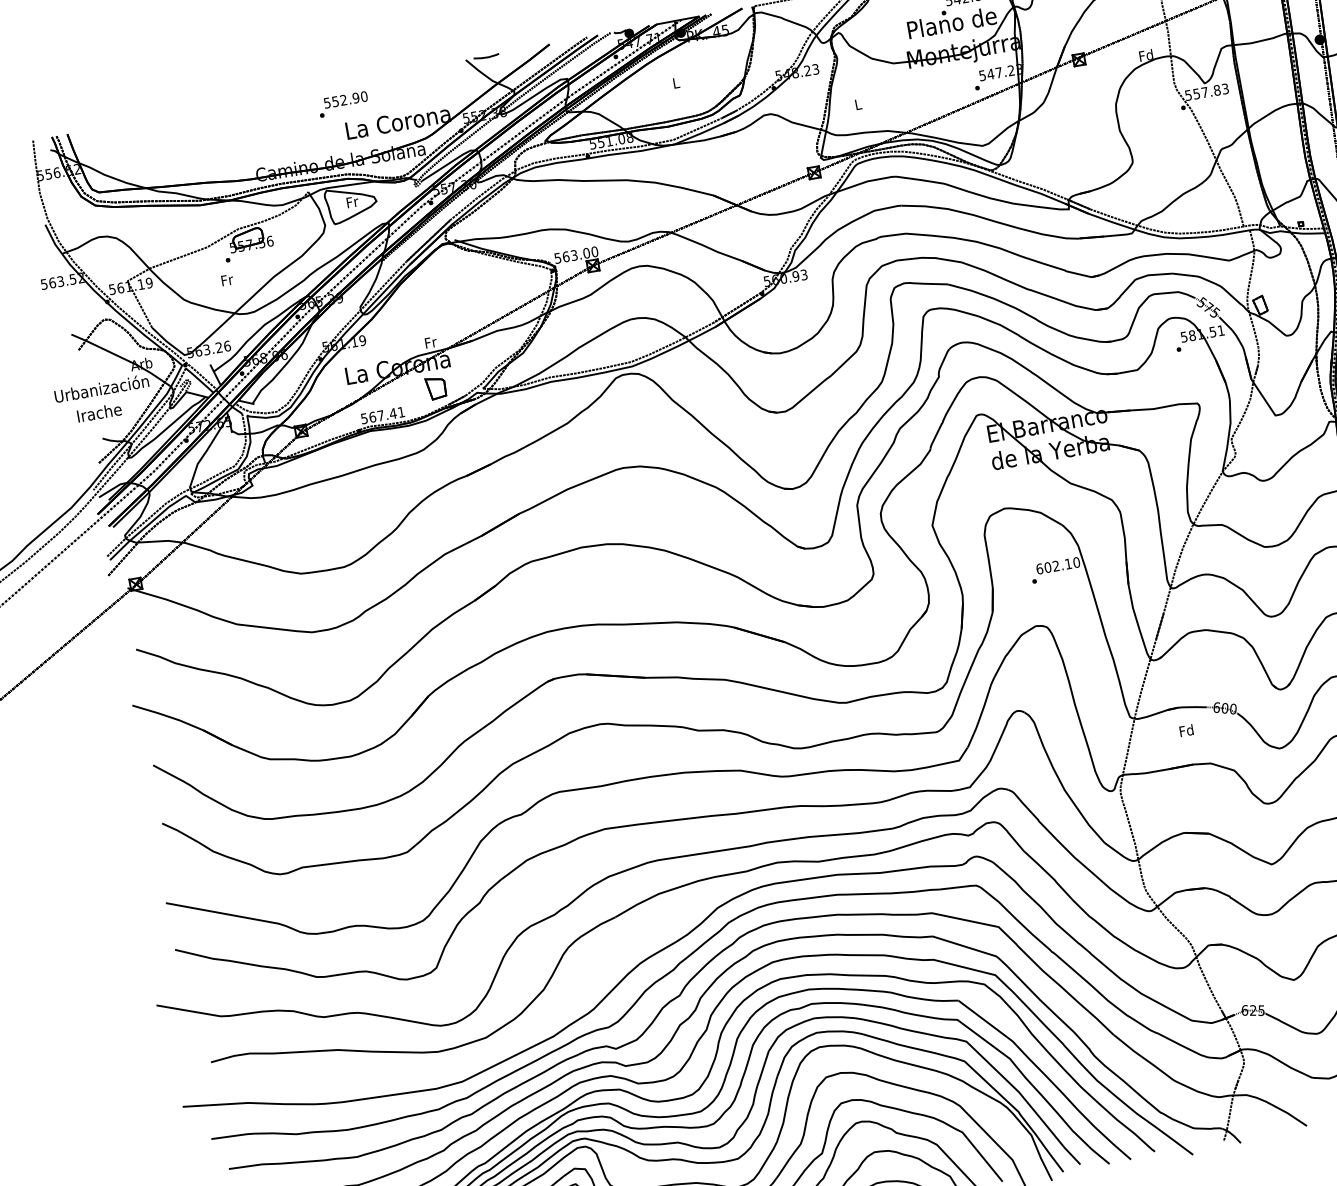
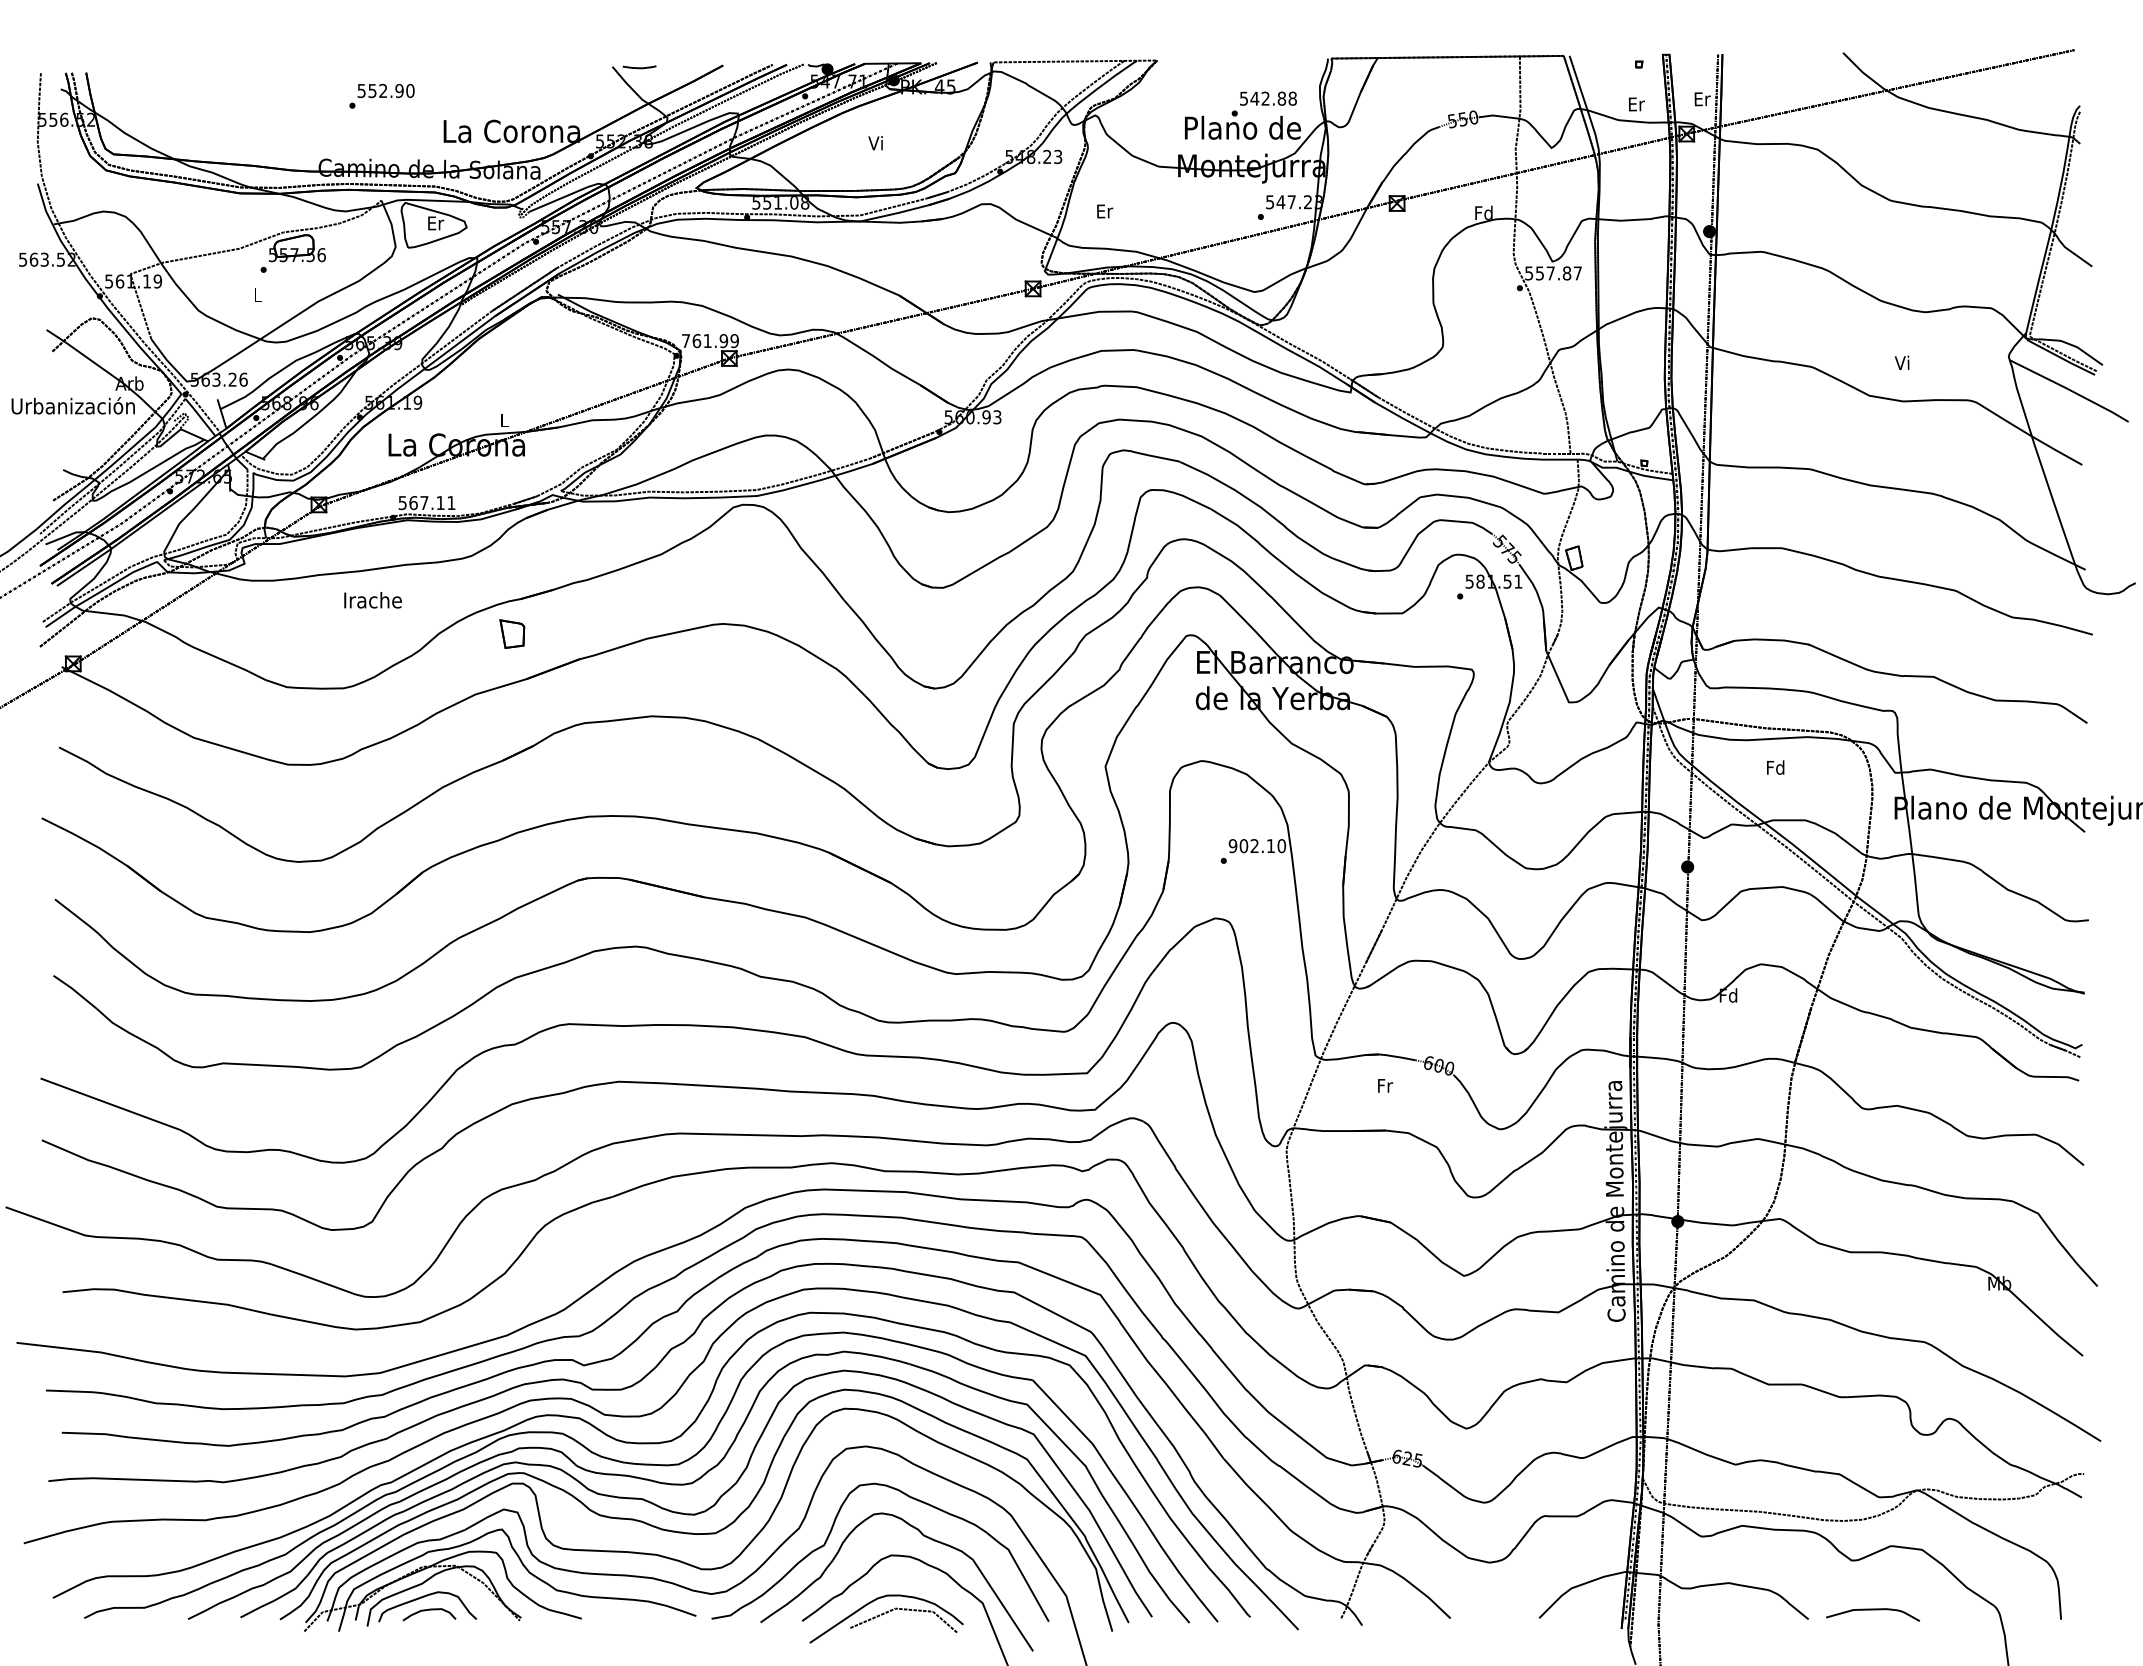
text: (675, 83) -> (875, 143), L -> Vi
text: (1225, 89) -> (1577, 273), 557.83 -> 557.87
text: (342, 103) -> (381, 95), moved
text: (858, 104) -> (1105, 211), L -> Er
text: (353, 202) -> (436, 223), Fr -> Er
text: (576, 255) -> (710, 341), 563.00 -> 761.99
text: (227, 280) -> (258, 295), Fr -> L
text: (430, 342) -> (504, 420), Fr -> L
part: (436, 387) -> (512, 633), moved
text: (99, 413) -> (372, 600), moved
text: (393, 413) -> (440, 502), 567.41 -> 567.11
text: (1039, 569) -> (1232, 846), 602.10 -> 902.10
text: (1186, 730) -> (1384, 1085), Fd -> Fr

